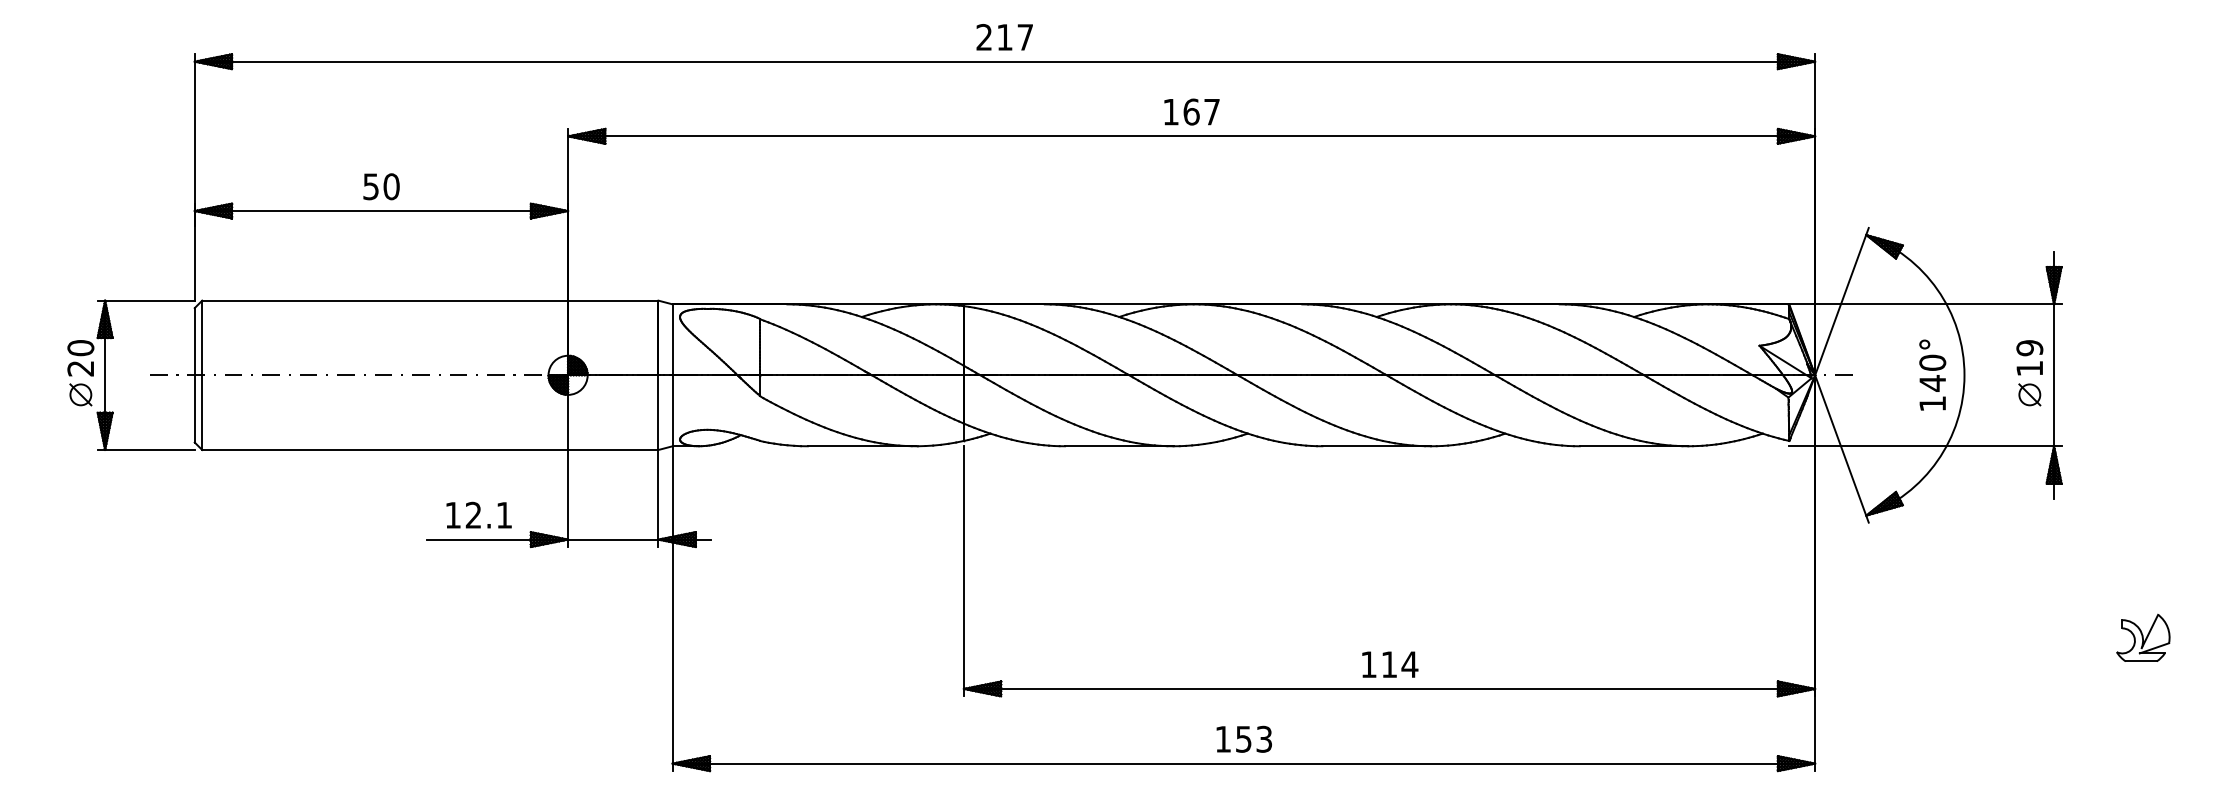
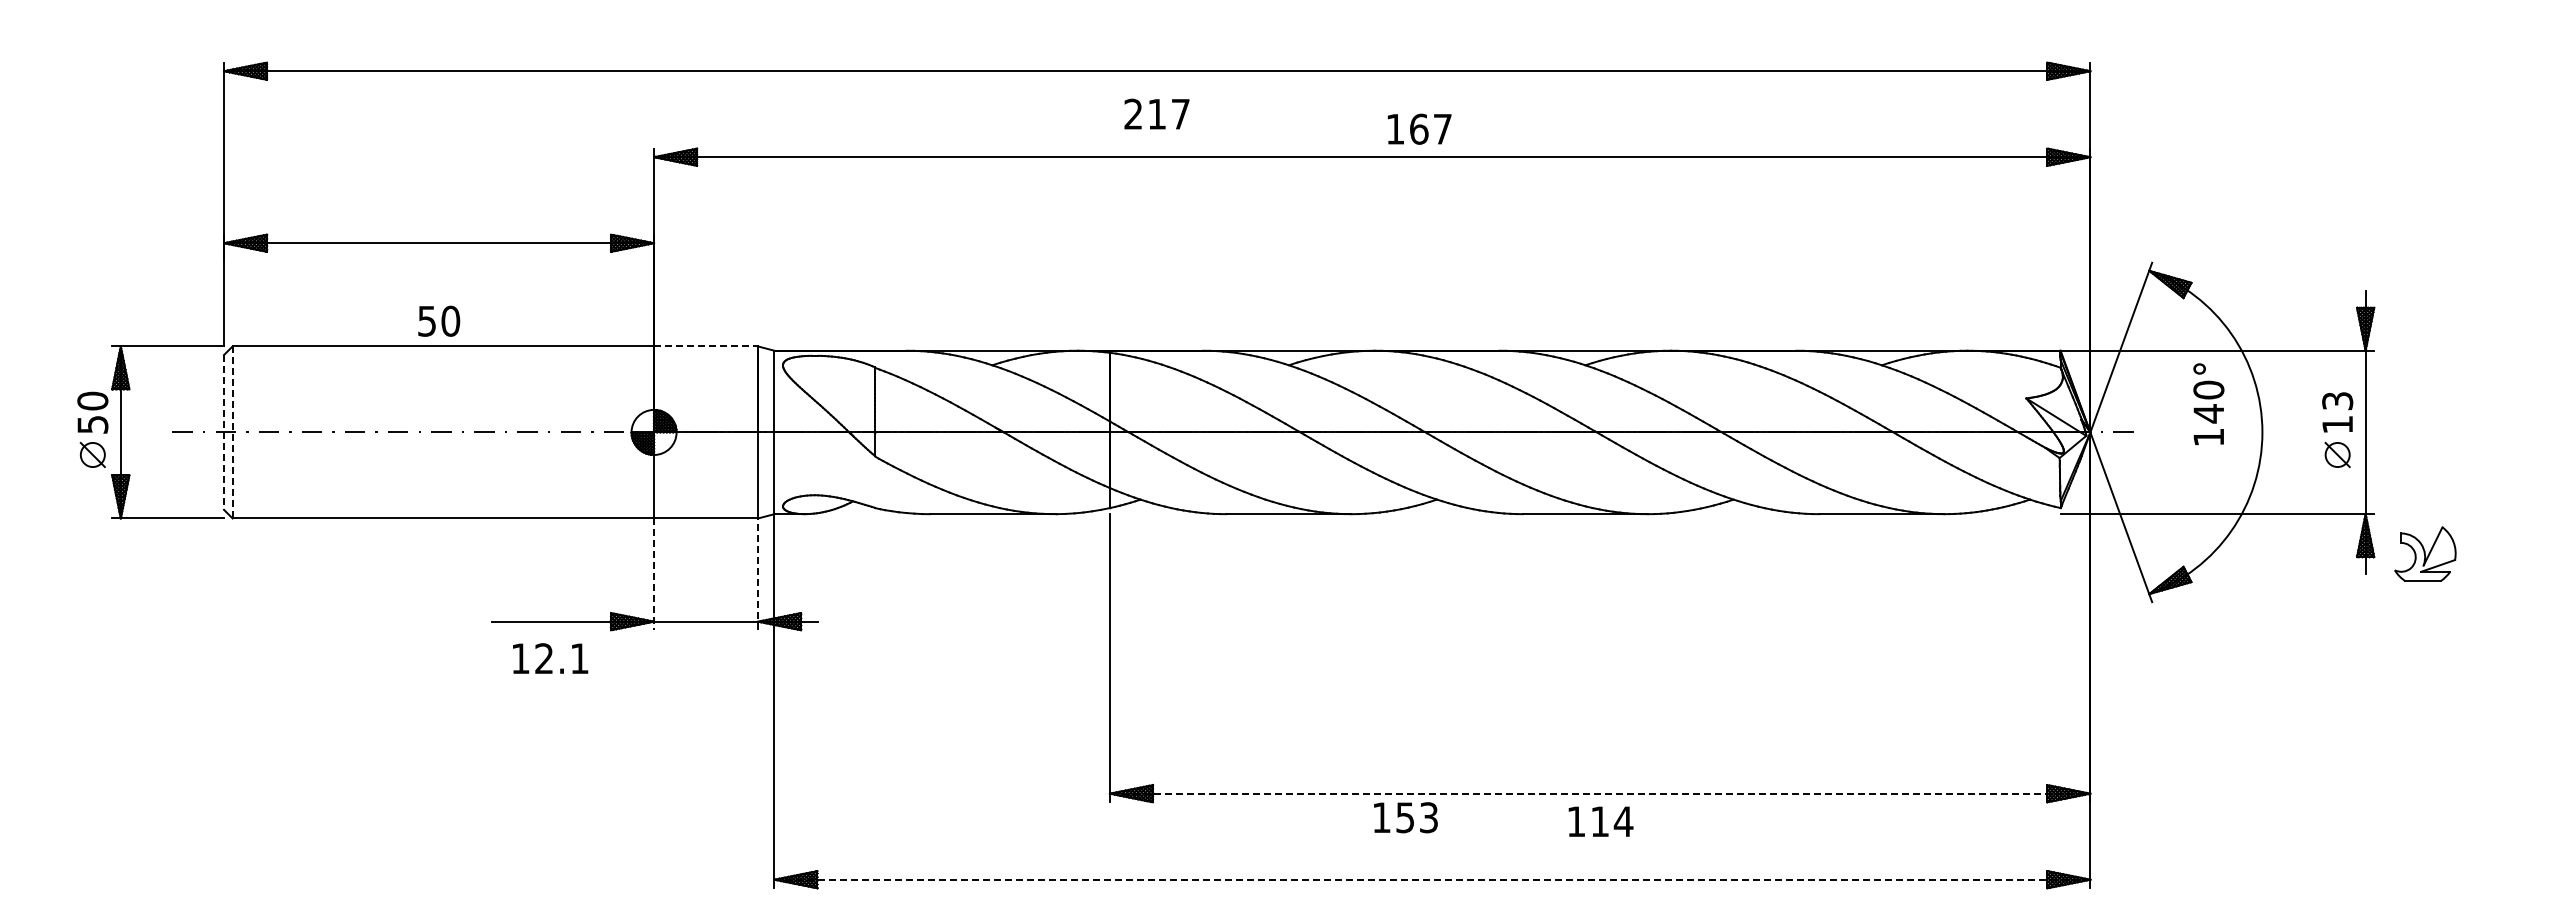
text: (1004, 36) -> (1156, 113), moved
text: (1191, 111) -> (1419, 128), moved
text: (381, 186) -> (439, 320), moved
line: (613, 300) -> (706, 346), solid -> dashed
text: (2029, 348) -> (2337, 401), 19 -> 13
text: (80, 368) -> (92, 424), 20 -> 50
text: (1932, 374) -> (2208, 403), moved
line: (195, 375) -> (224, 432), solid -> dashed
line: (202, 375) -> (232, 432), solid -> dashed
line: (568, 498) -> (654, 574), solid -> dashed
line: (658, 498) -> (758, 574), solid -> dashed
text: (479, 515) -> (550, 658), moved
part: (2143, 637) -> (2425, 553), moved
text: (1389, 664) -> (1600, 821), moved
line: (1389, 688) -> (1600, 793), solid -> dashed
text: (1243, 739) -> (1405, 817), moved
line: (1243, 763) -> (1432, 879), solid -> dashed

